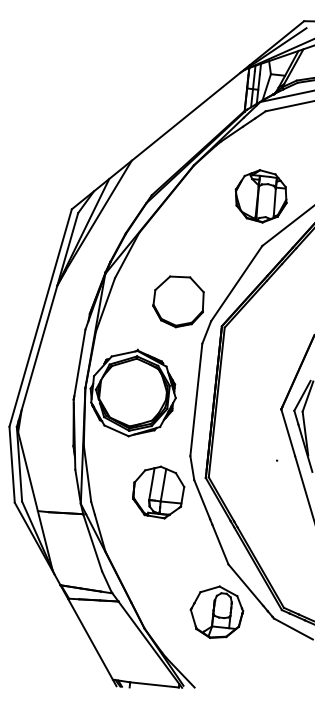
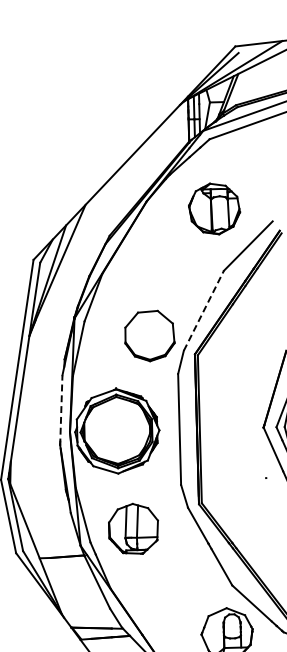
part: (260, 196) -> (213, 209), moved
line: (236, 283) -> (203, 310), solid -> dashed
line: (79, 364) -> (61, 410), solid -> dashed
part: (158, 492) -> (133, 529), moved

